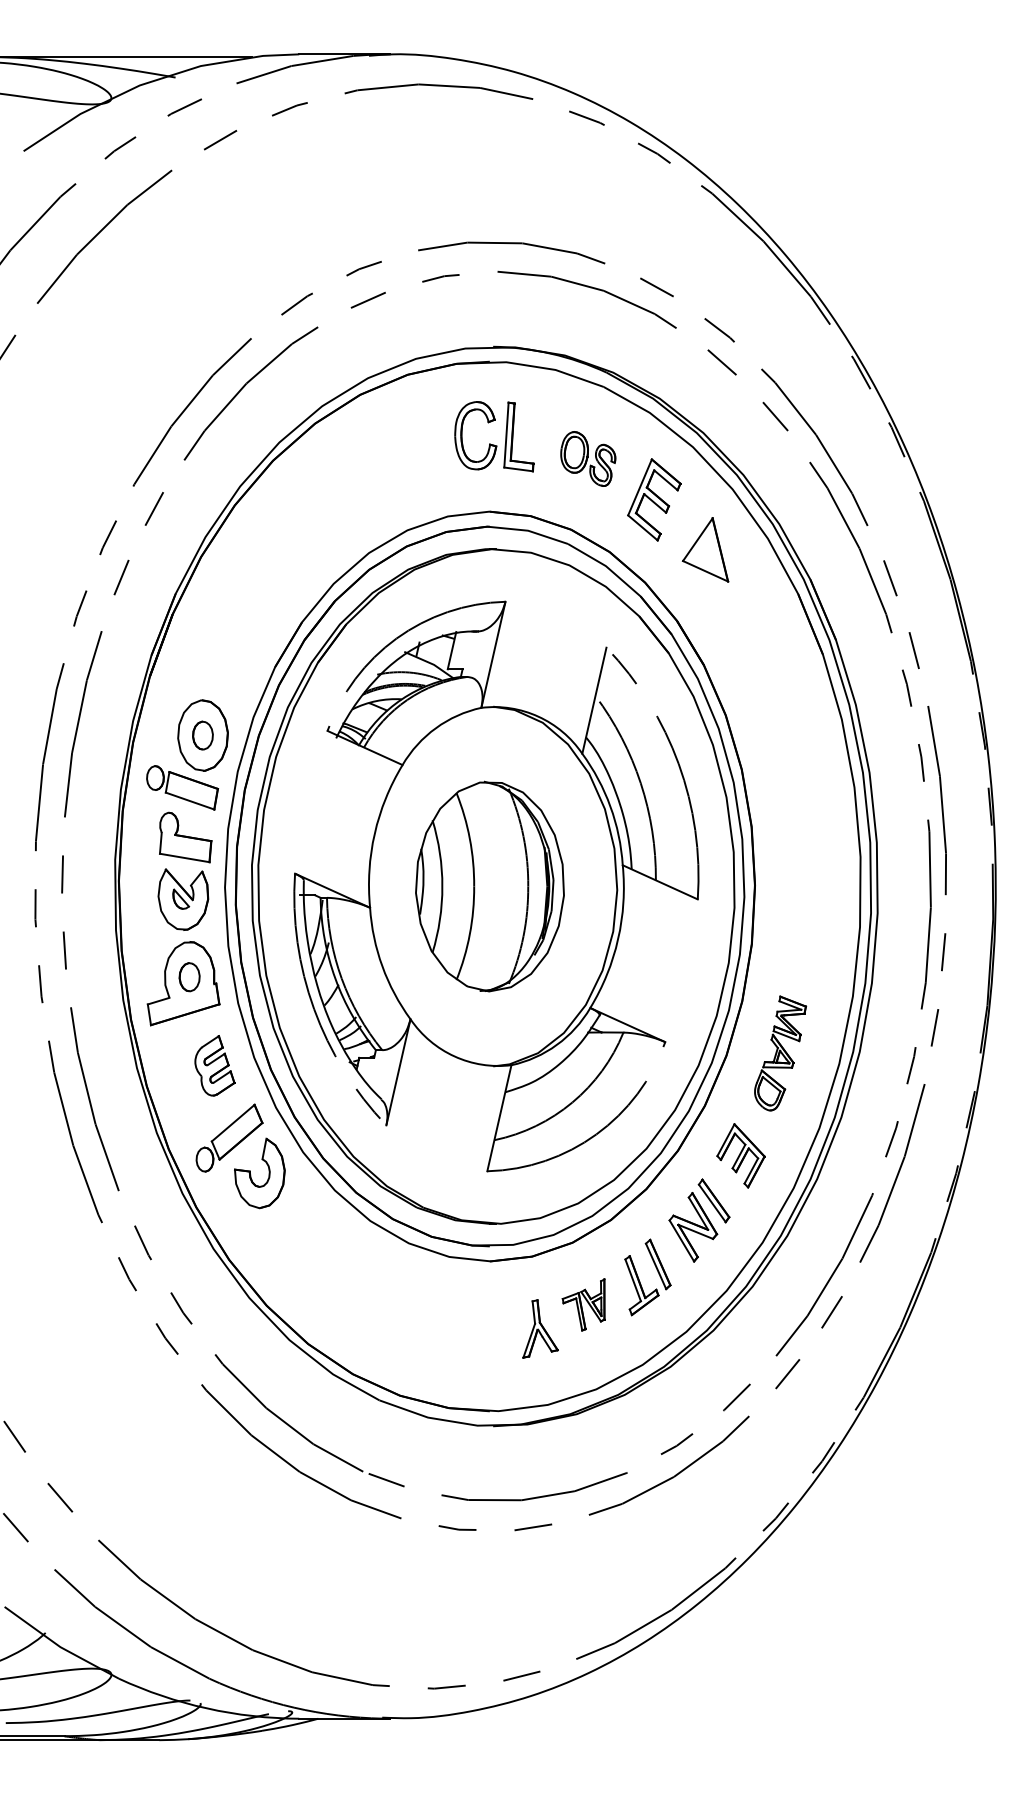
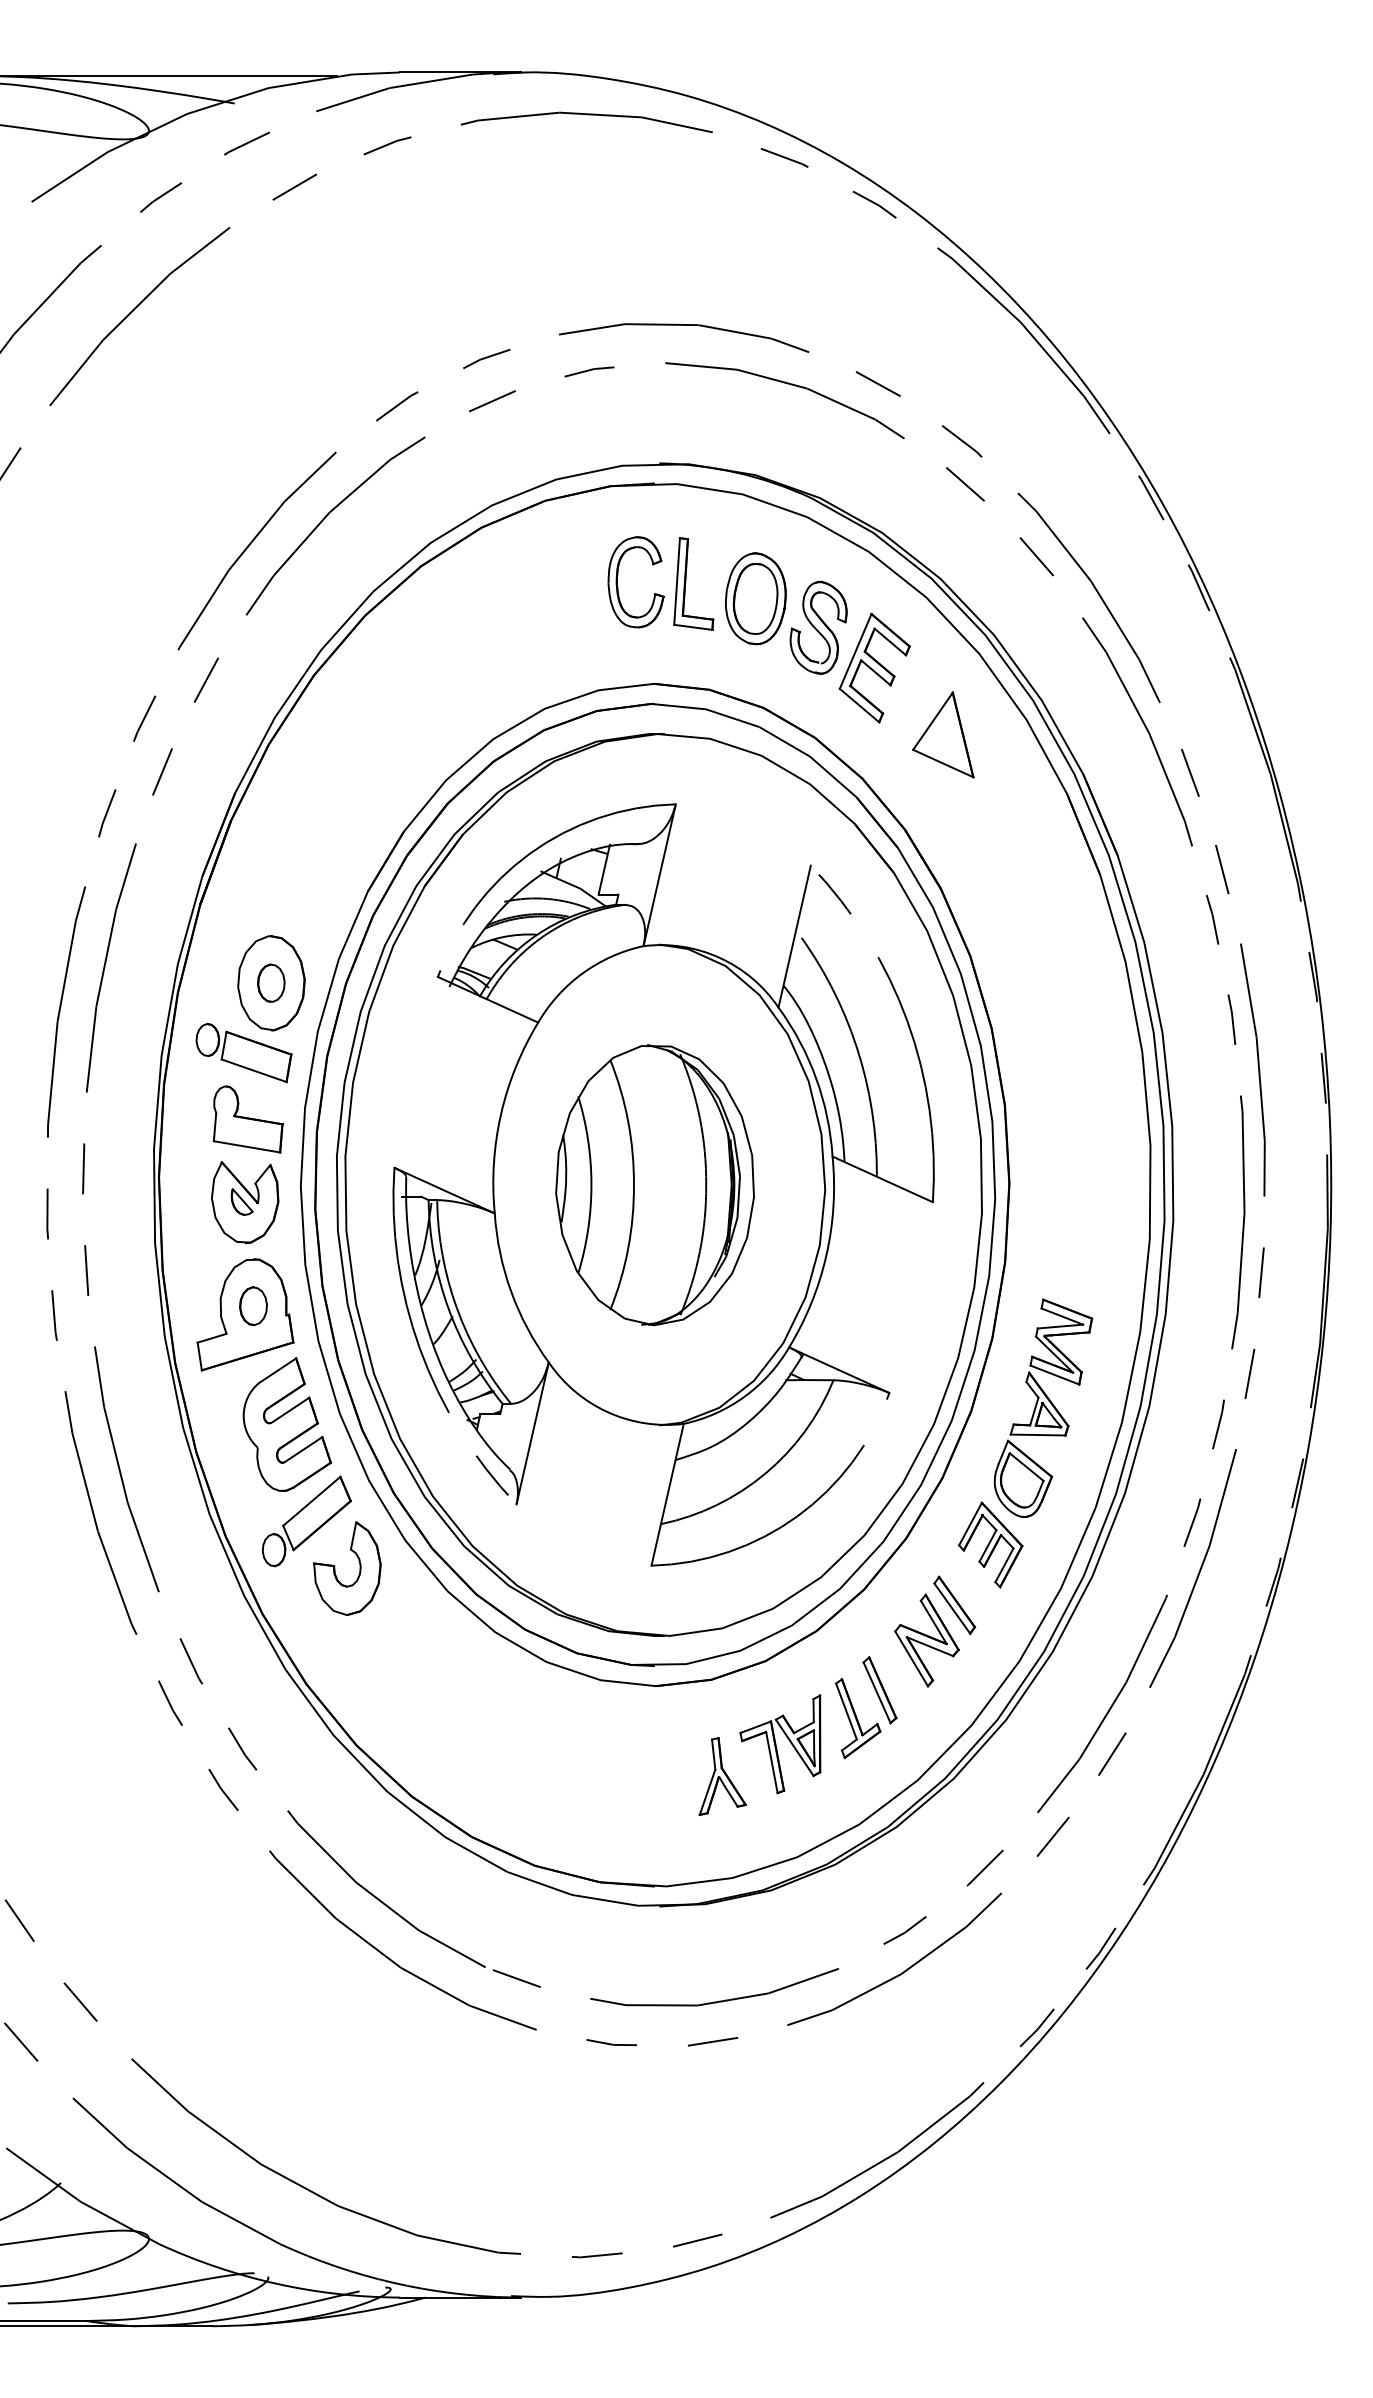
part: (588, 458) -> (786, 612), size x1.67
part: (780, 1053) -> (1043, 1408), size x1.43
part: (214, 1065) -> (286, 1424), size x1.67
part: (583, 1304) -> (780, 1743), size x1.43

